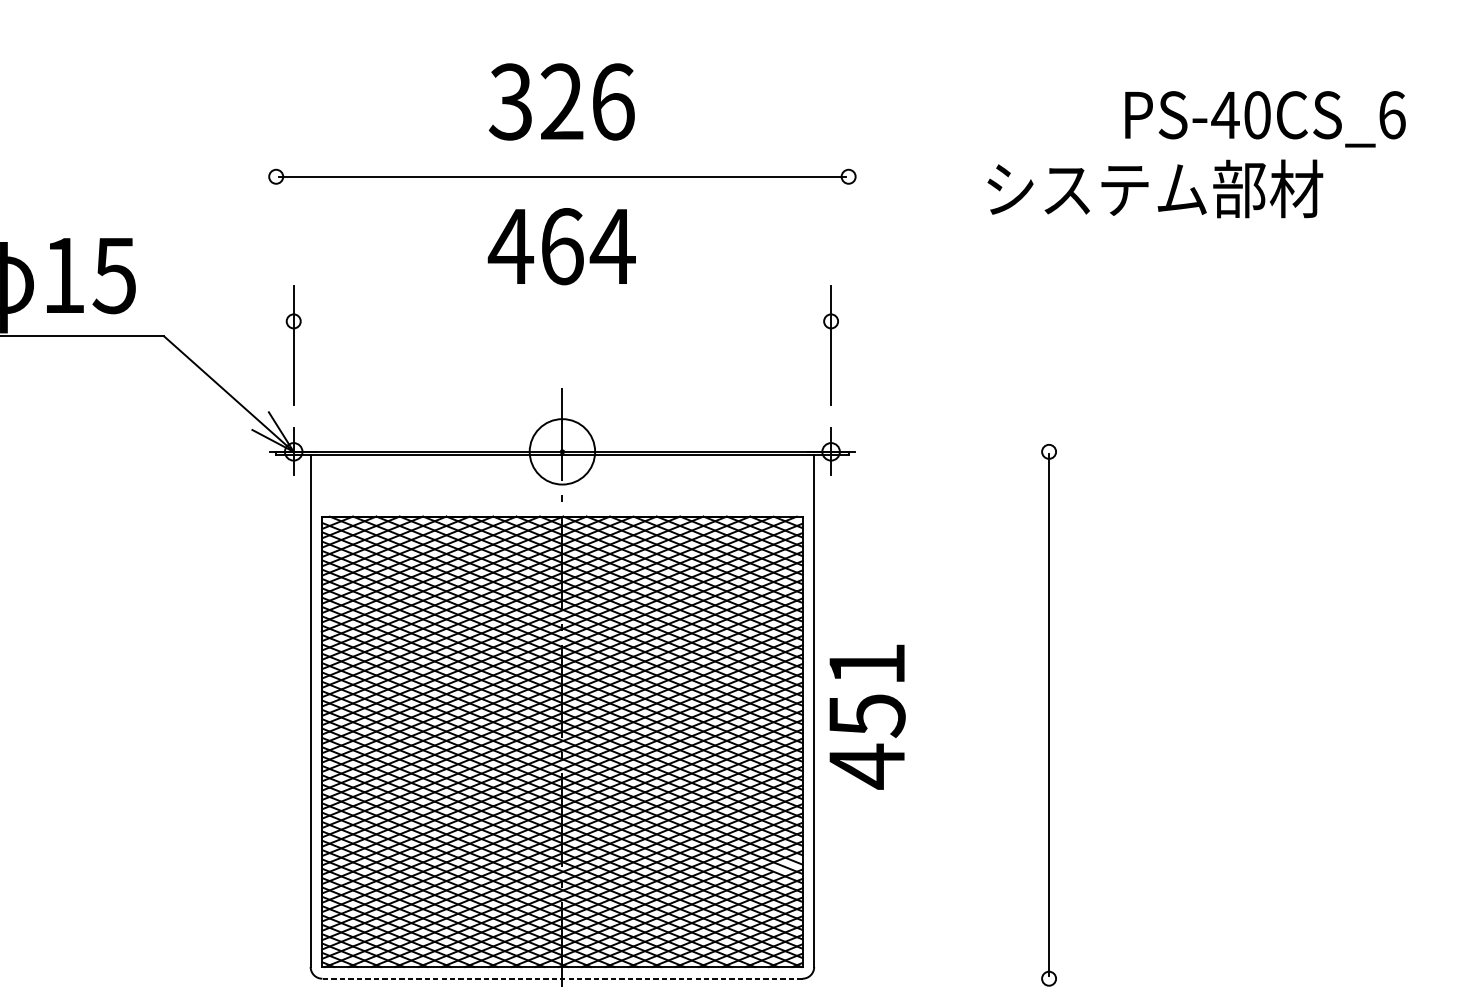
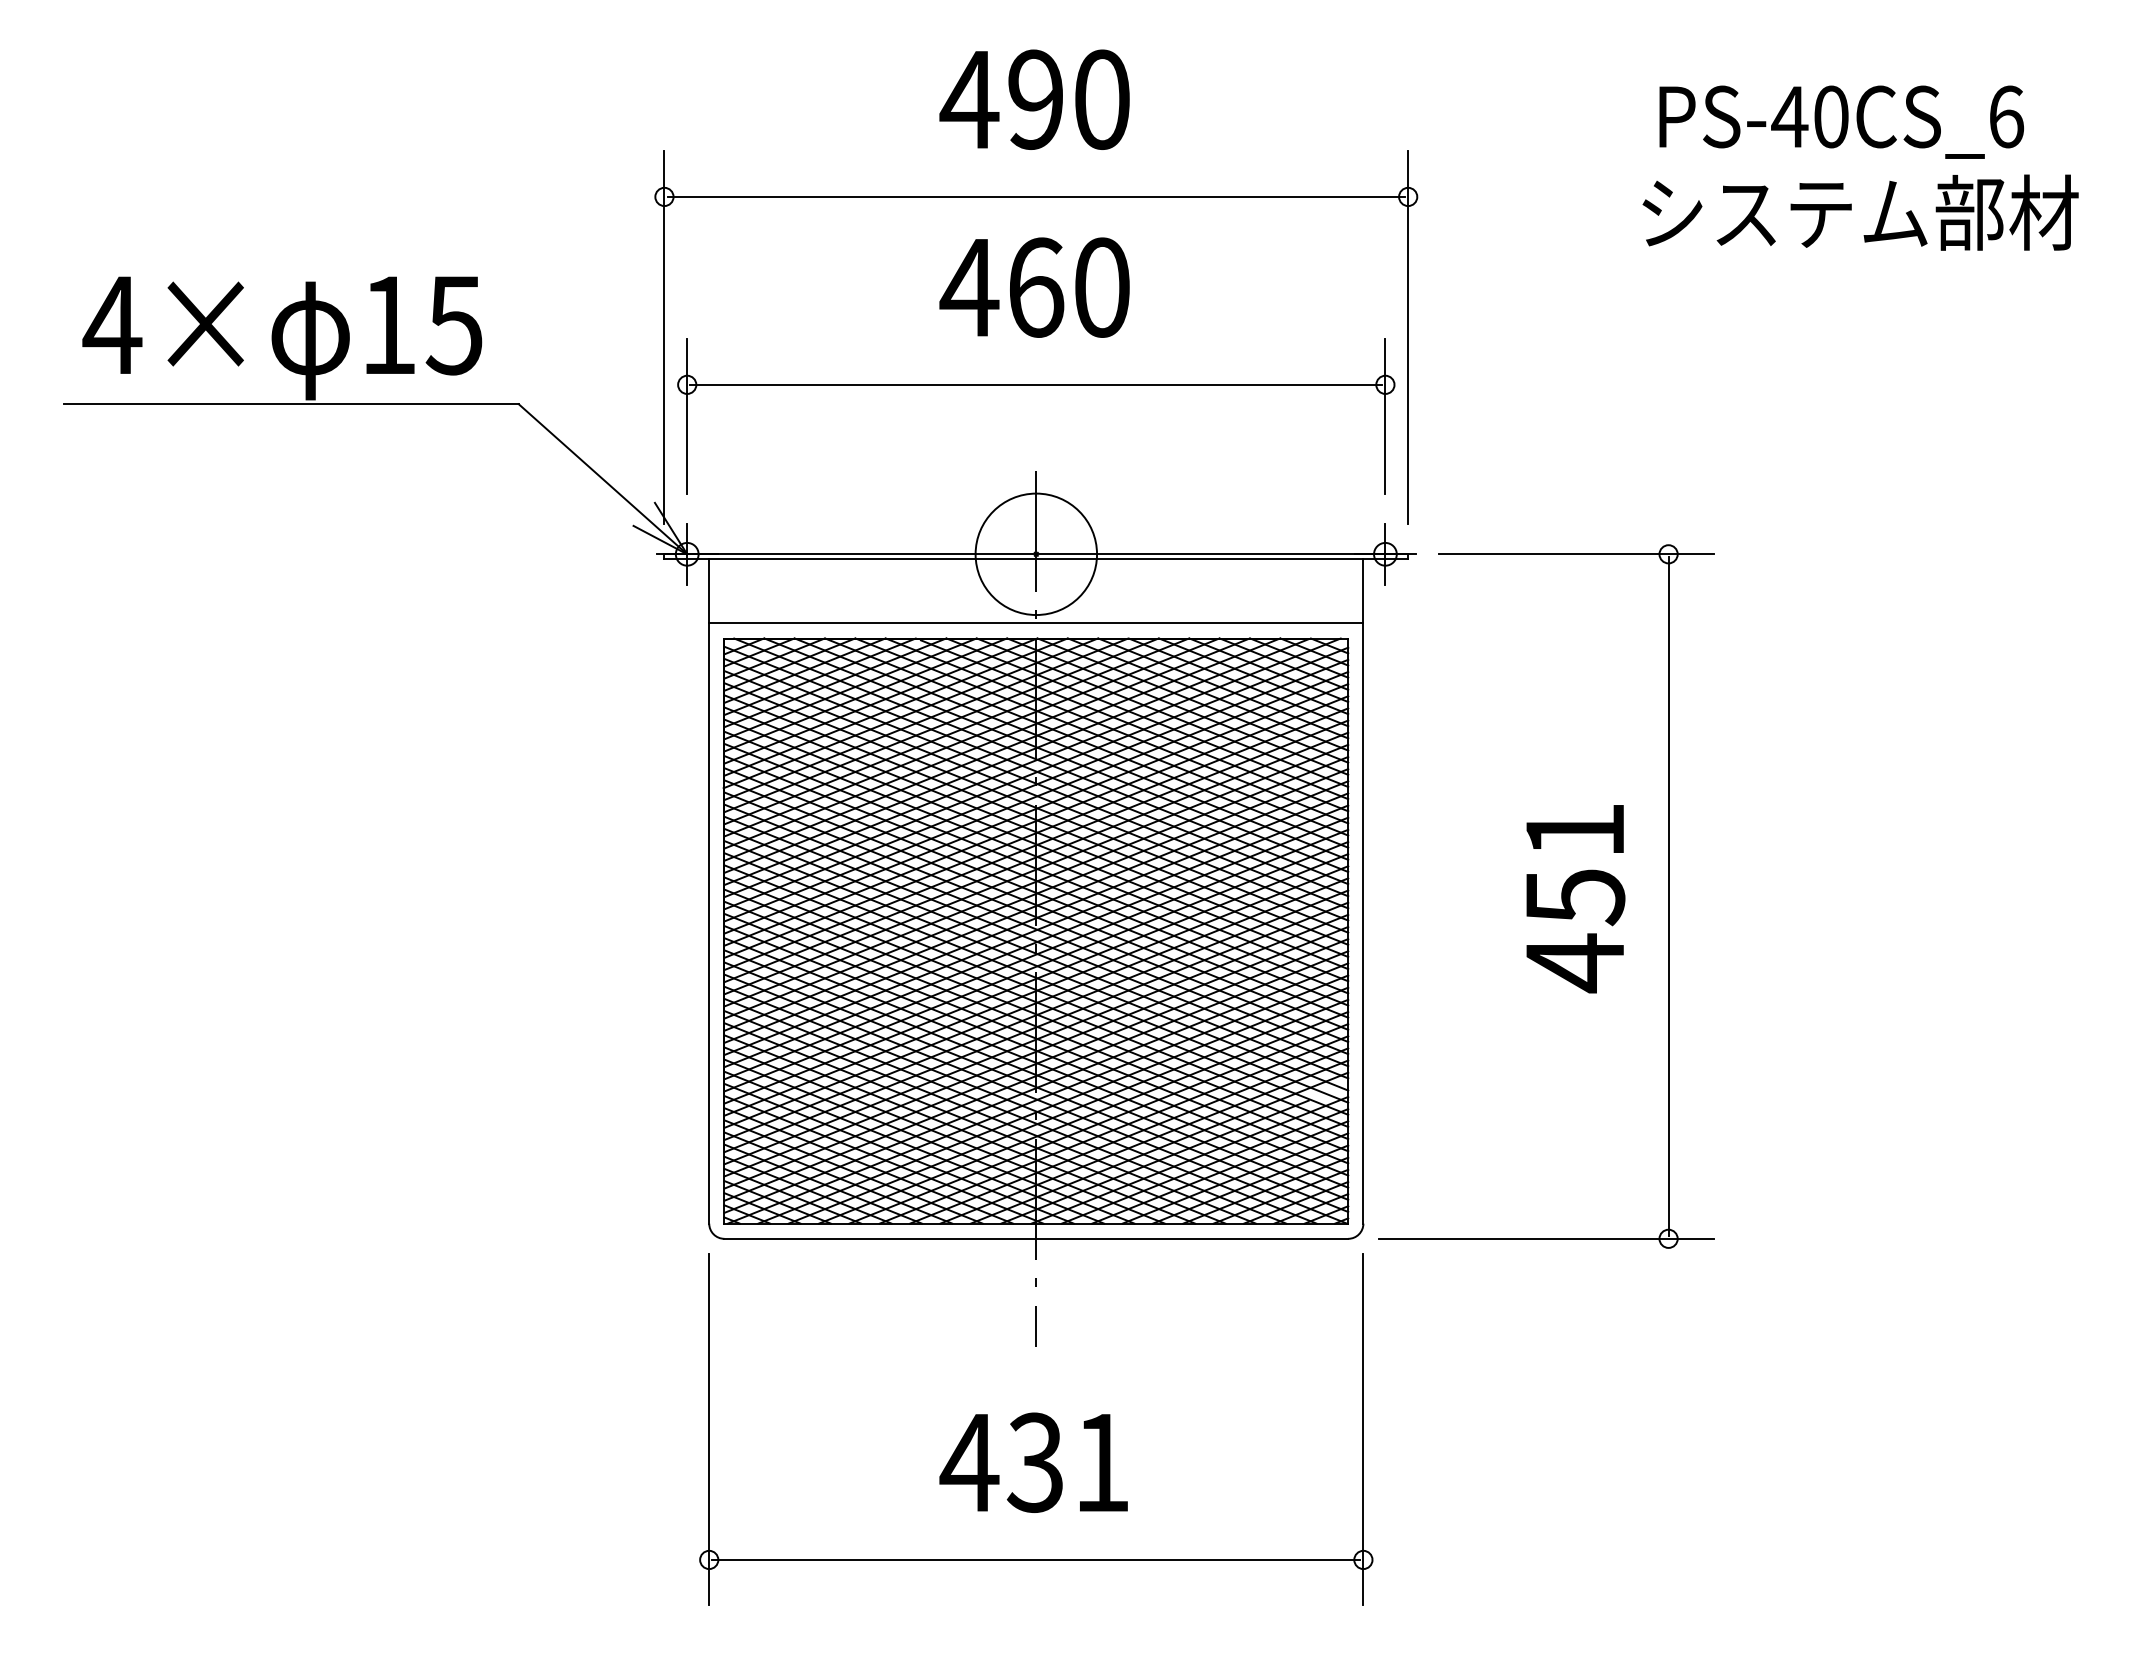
text: (561, 101) -> (1034, 99), 326 -> 490
text: (1265, 118) -> (1841, 121), moved
text: (1155, 188) -> (1860, 212), moved
text: (612, 246) -> (1101, 287), 464 -> 460
line: (276, 284) -> (664, 337), added
line: (848, 284) -> (1408, 337), added
line: (562, 321) -> (1036, 384), added
circle: (562, 451) -> (1036, 554), size x1.43
line: (978, 451) -> (1576, 554), added
line: (562, 505) -> (1036, 623), added
text: (867, 717) -> (1575, 899), moved
line: (562, 978) -> (1036, 1238), dashed -> solid
line: (955, 978) -> (1546, 1238), added

